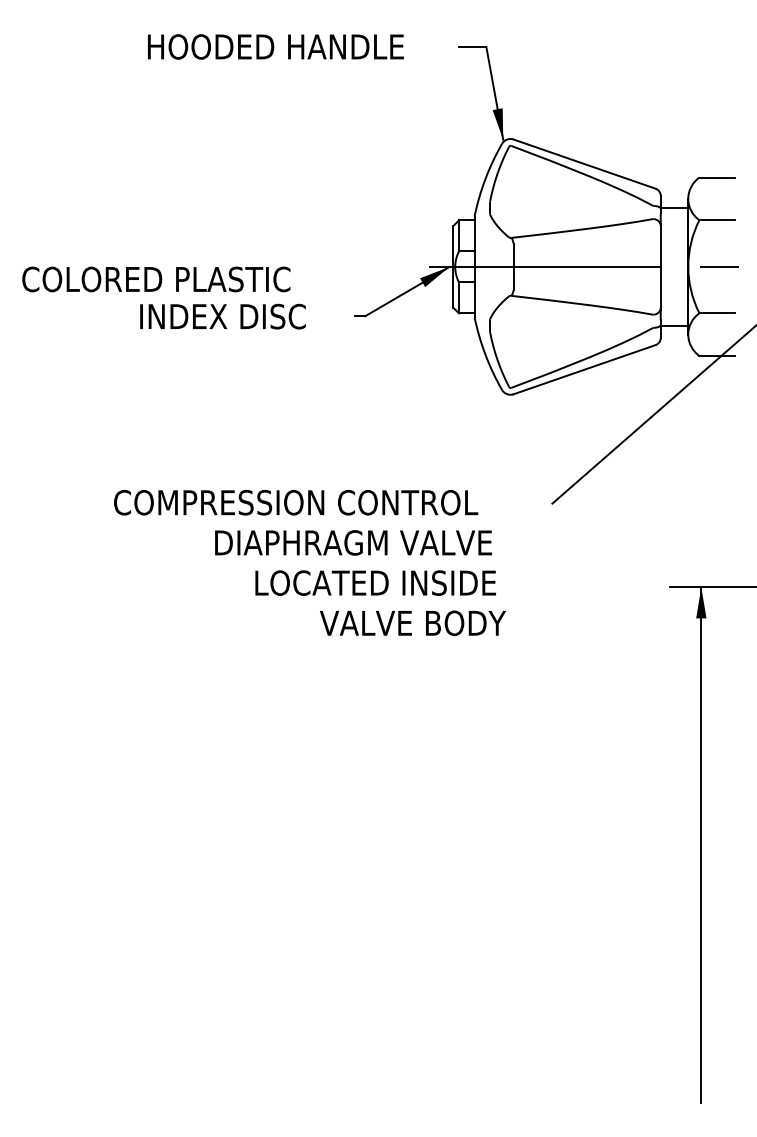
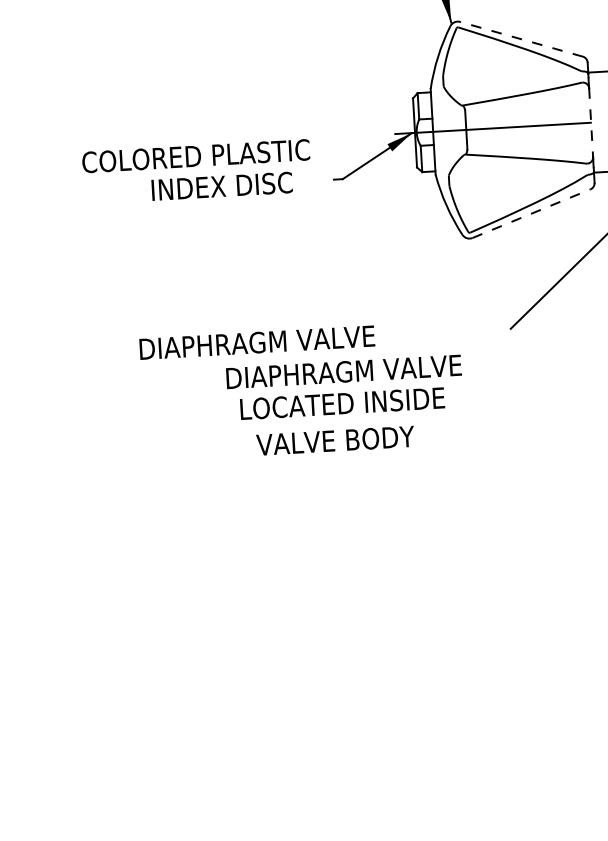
line: (584, 163) -> (521, 38), solid -> dashed
line: (660, 266) -> (590, 122), solid -> dashed
text: (156, 279) -> (196, 156), moved
line: (585, 369) -> (532, 213), solid -> dashed
text: (296, 502) -> (293, 340), COMPRESSION CONTROL -> DIAPHRAGM VALVE
text: (375, 582) -> (342, 403), moved
text: (412, 623) -> (335, 441), moved

